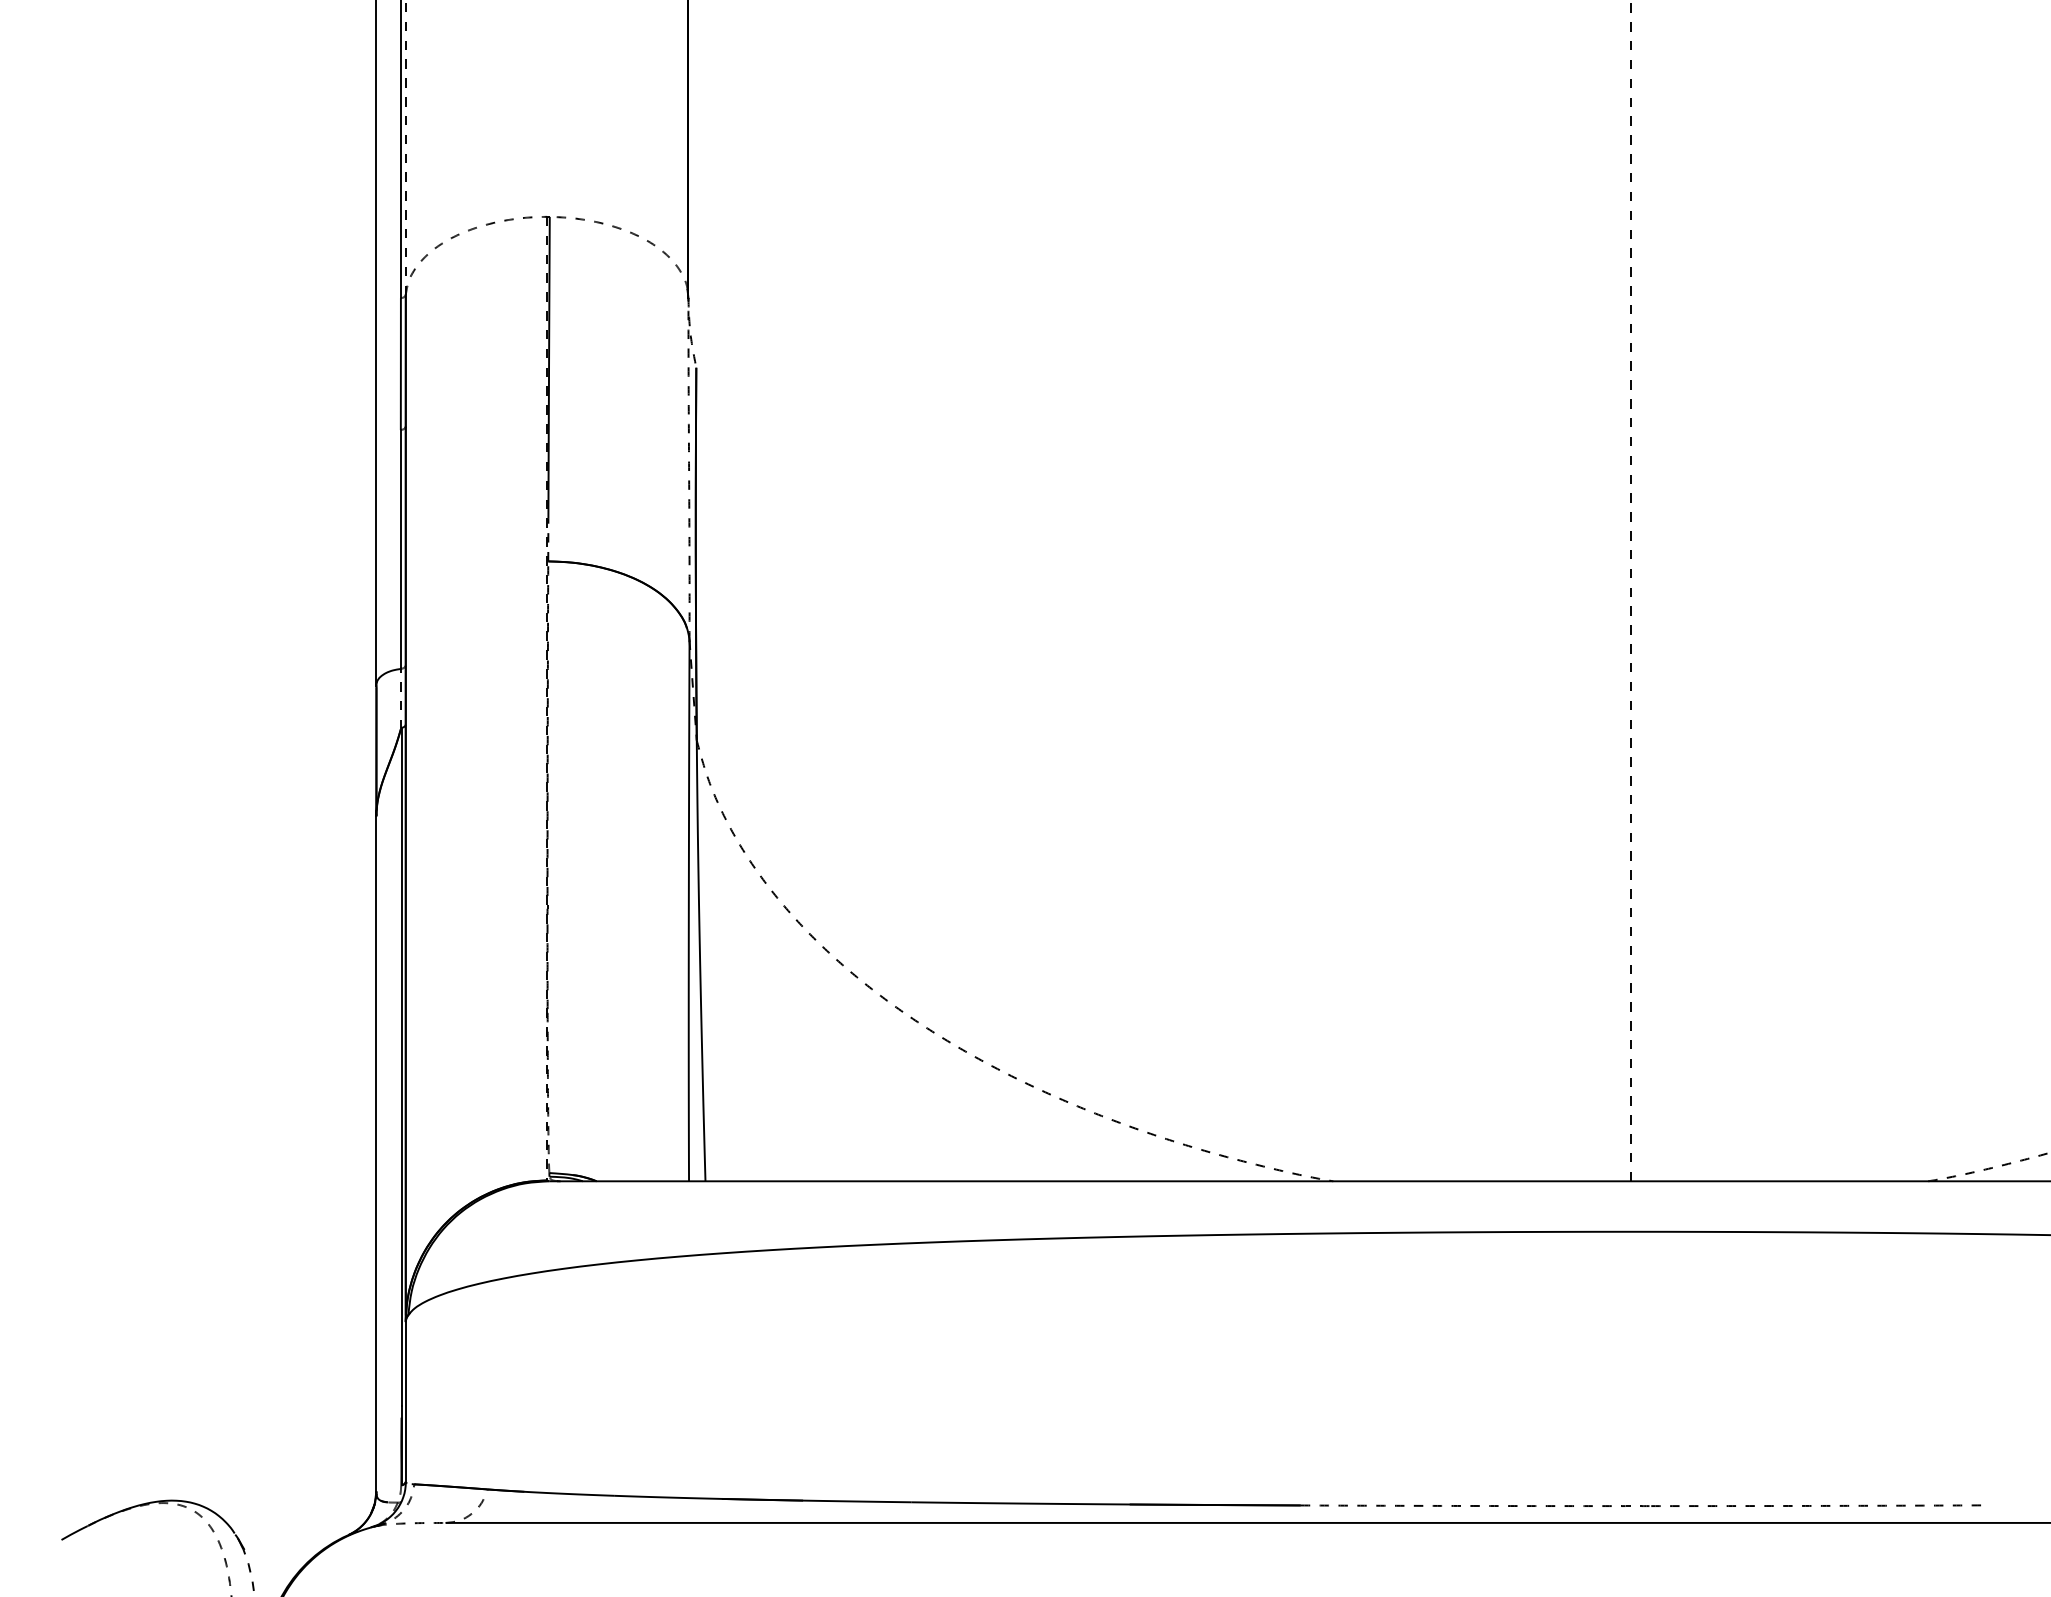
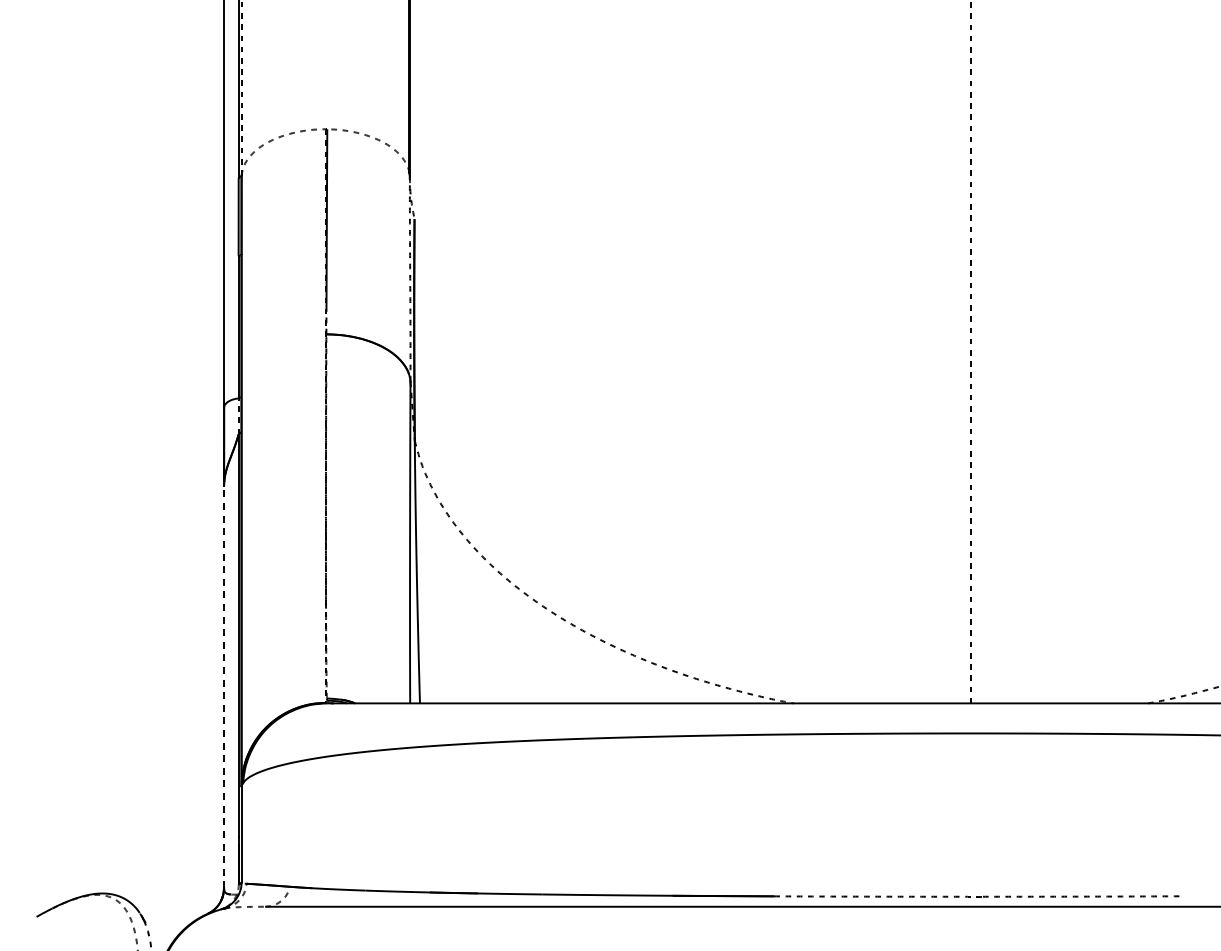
line: (377, 1152) -> (224, 686), solid -> dashed

